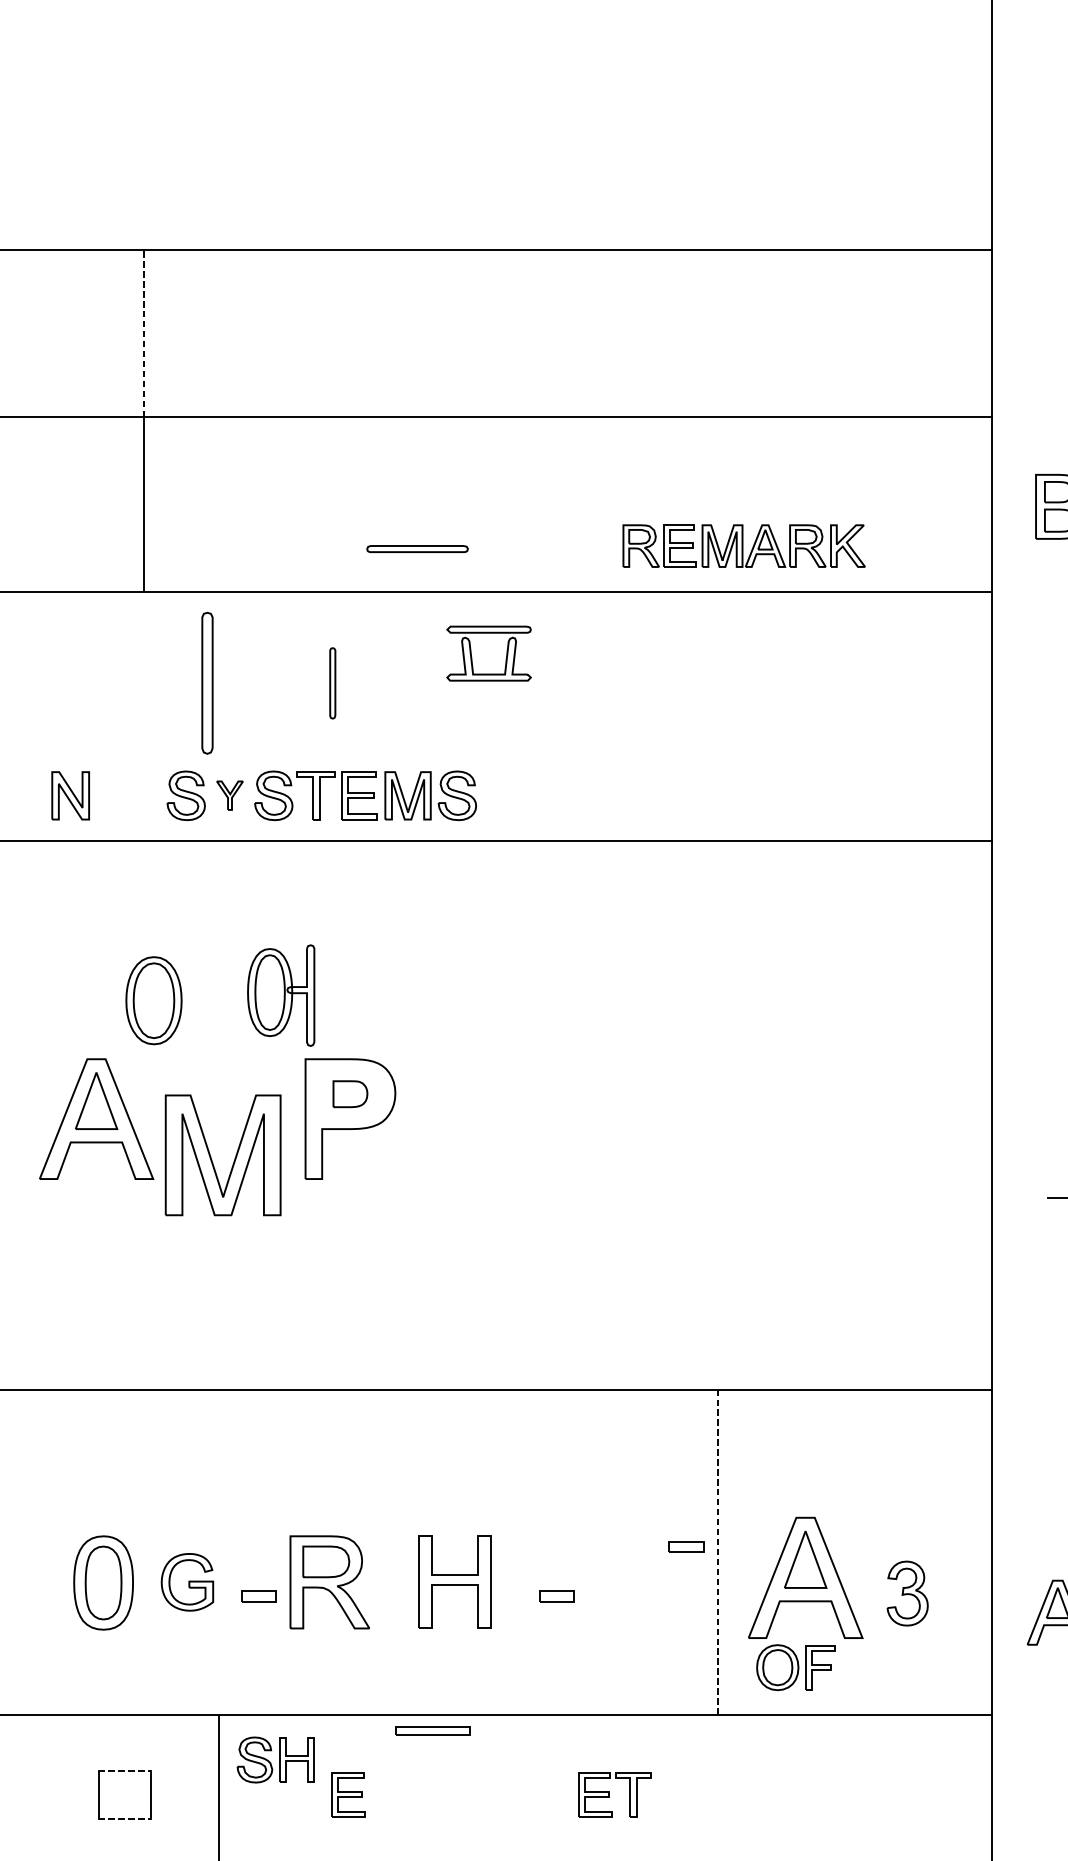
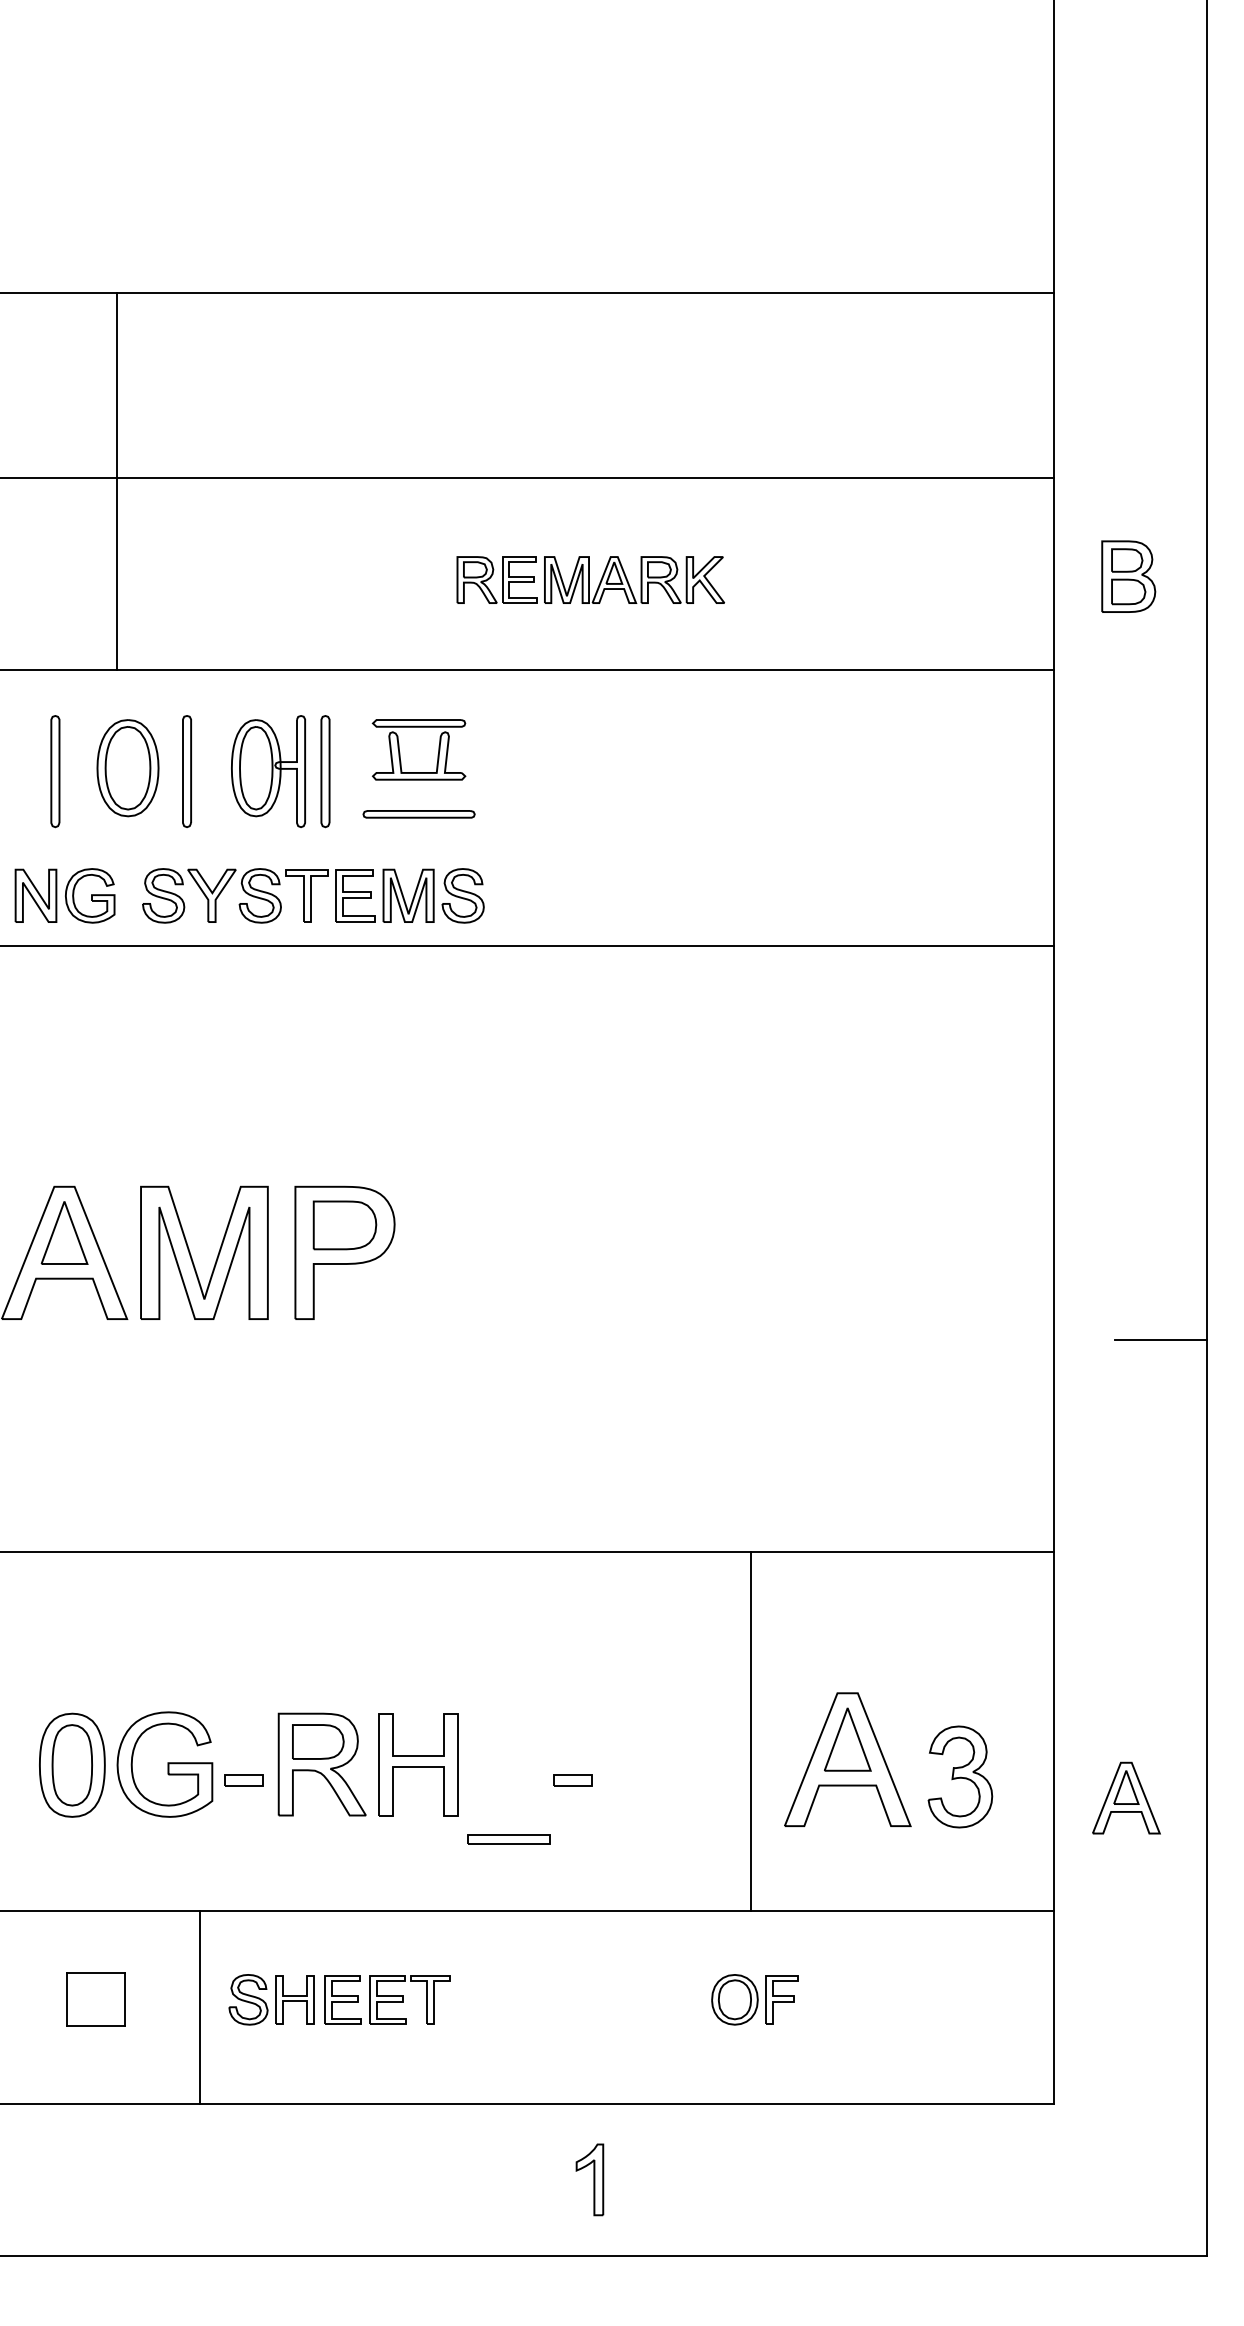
line: (143, 332) -> (116, 384), dashed -> solid
part: (743, 545) -> (590, 579), moved
part: (417, 549) -> (418, 814), moved
part: (472, 656) -> (400, 752), moved
part: (88, 683) -> (55, 771), added
part: (206, 683) -> (186, 771), size x0.71
part: (332, 683) -> (325, 771), size x1.43
part: (120, 795) -> (90, 895), added
part: (229, 795) -> (211, 895), size x1.67
part: (281, 995) -> (268, 771), moved
part: (153, 1001) -> (127, 768), moved
part: (350, 1094) -> (344, 1225), size x1.67
part: (212, 1159) -> (192, 1257), moved
part: (685, 1546) -> (715, 1725), removed
line: (717, 1552) -> (750, 1731), dashed -> solid
part: (187, 1582) -> (164, 1764), size x1.67
part: (455, 1582) -> (418, 1764), moved
part: (907, 1593) -> (960, 1776), size x1.43
part: (795, 1667) -> (754, 1999), moved
part: (432, 1730) -> (508, 1839), moved
part: (275, 1759) -> (271, 1999), moved
line: (124, 1770) -> (95, 1972), dashed -> solid
part: (614, 1795) -> (409, 1999), moved
line: (124, 1818) -> (95, 2025), dashed -> solid

